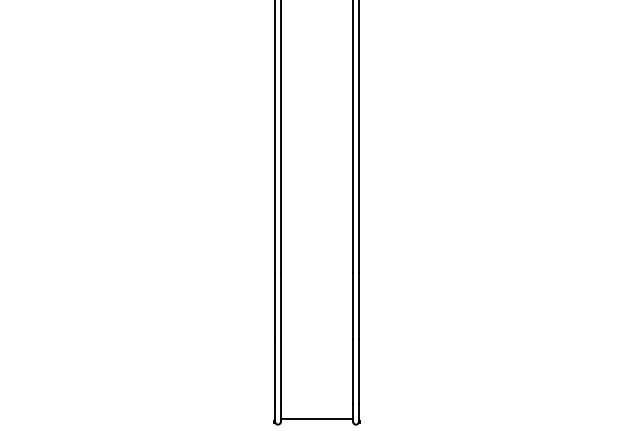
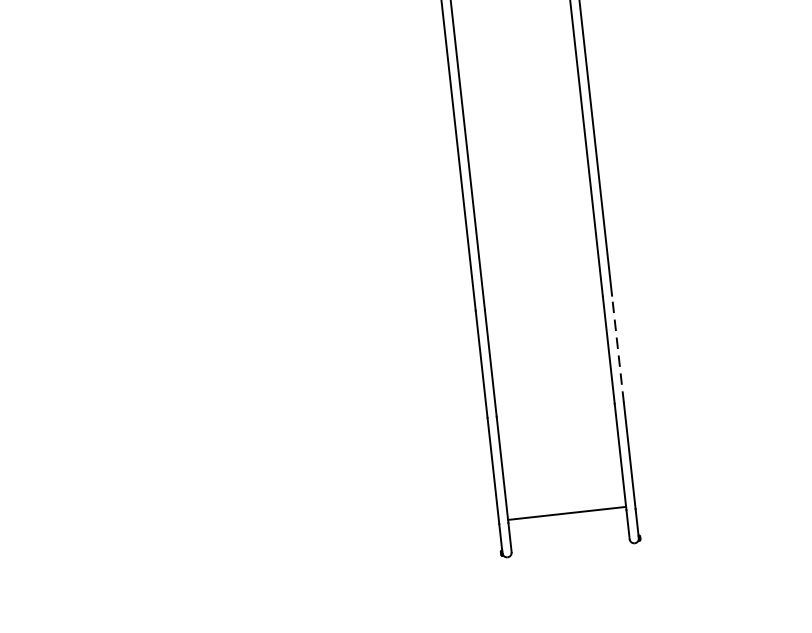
line: (358, 305) -> (617, 348), solid -> dashed
line: (316, 419) -> (566, 514), moved

